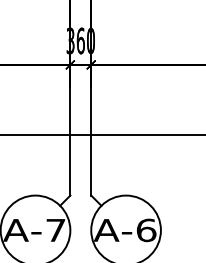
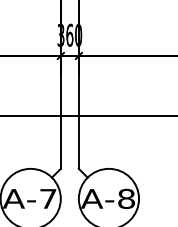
text: (146, 229) -> (126, 198), A-6 -> A-8

